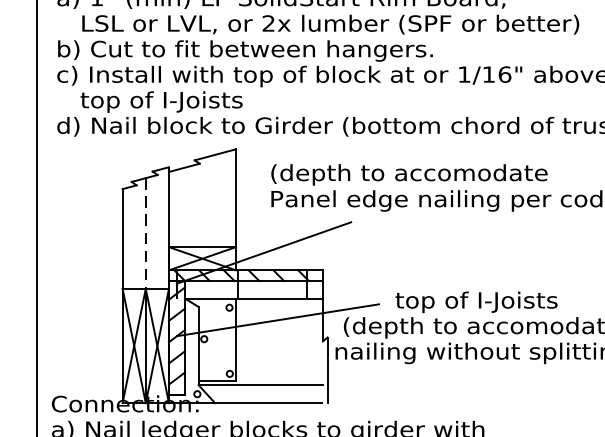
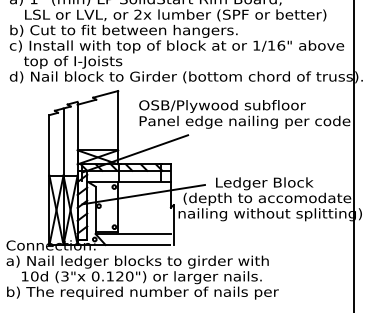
text: (409, 174) -> (223, 106), (depth to accomodate -> OSB/Plywood subfloor
line: (145, 234) -> (63, 142), dashed -> solid
text: (477, 301) -> (264, 183), top of I-Joists -> Ledger Block

